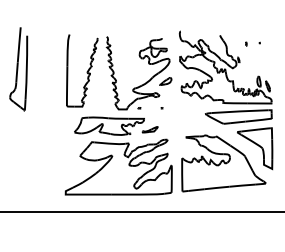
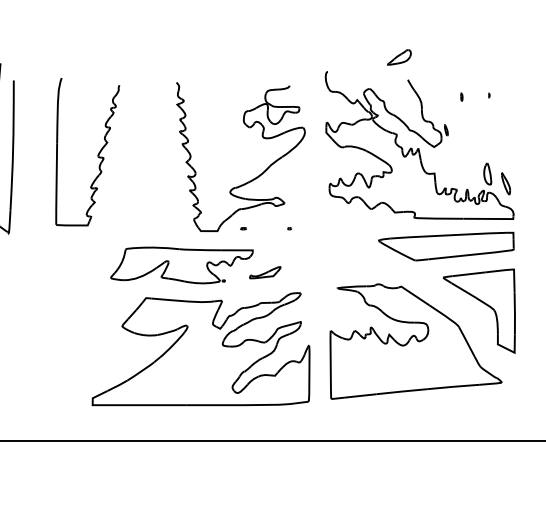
part: (82, 70) -> (88, 151), moved
part: (165, 81) -> (398, 57), moved

